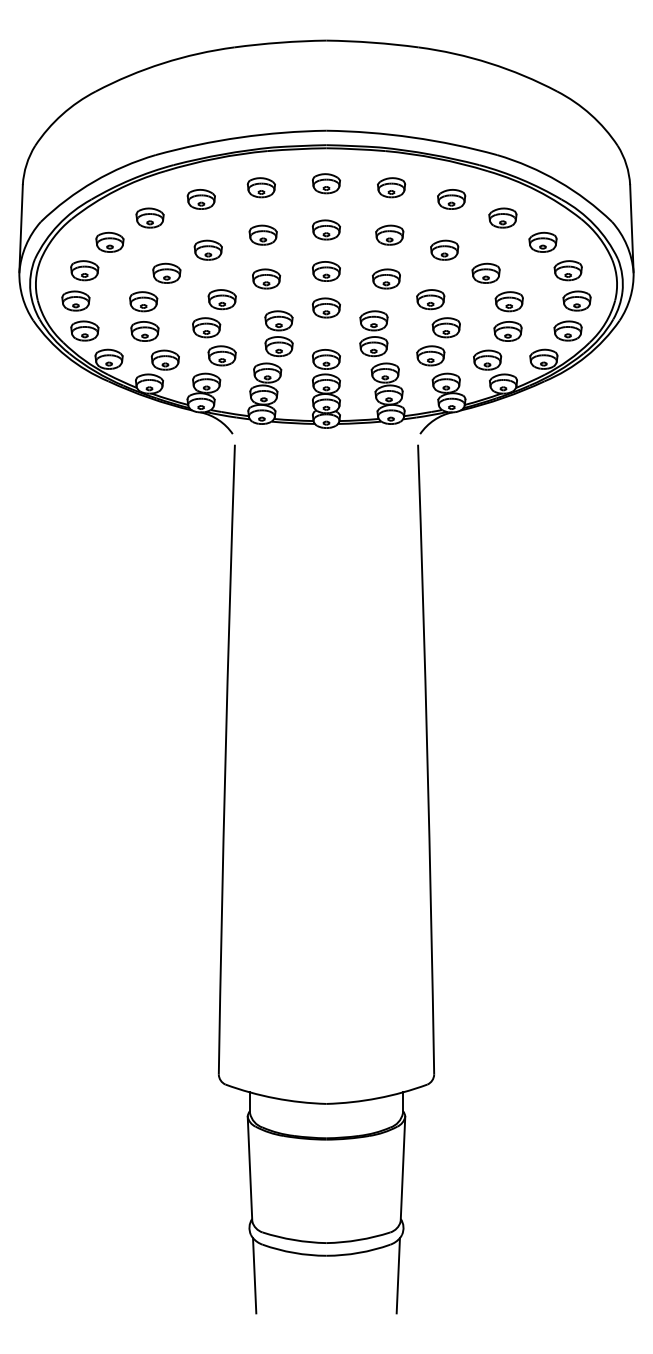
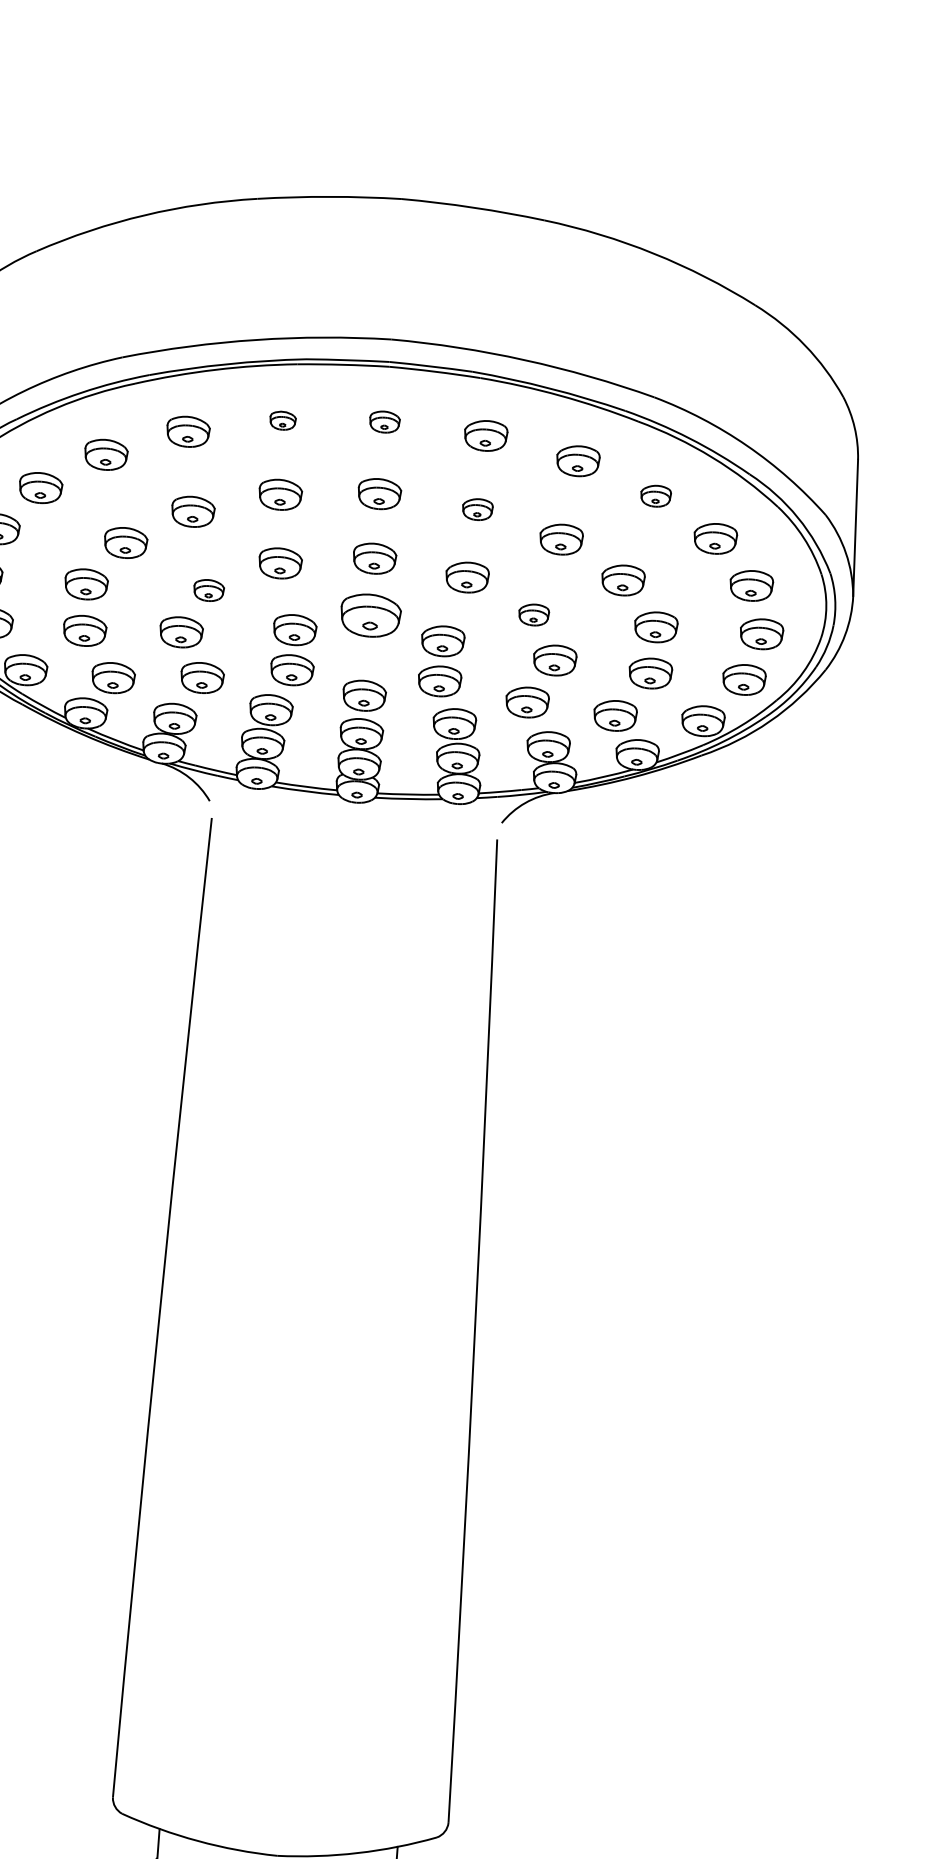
part: (325, 183) -> (383, 421), size x0.7
part: (260, 187) -> (281, 420), size x0.6
part: (502, 217) -> (655, 495), size x0.7
part: (389, 234) -> (477, 508), size x0.7
part: (221, 299) -> (207, 590), size x0.7
part: (430, 299) -> (533, 614), size x0.7
part: (325, 307) -> (369, 614), size x1.4

